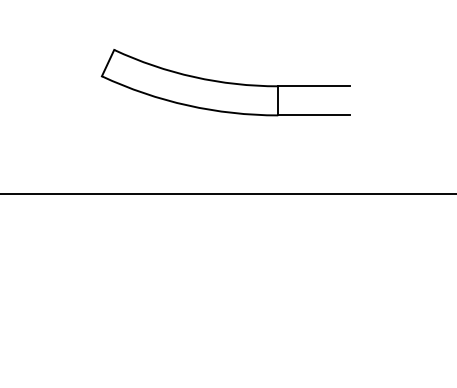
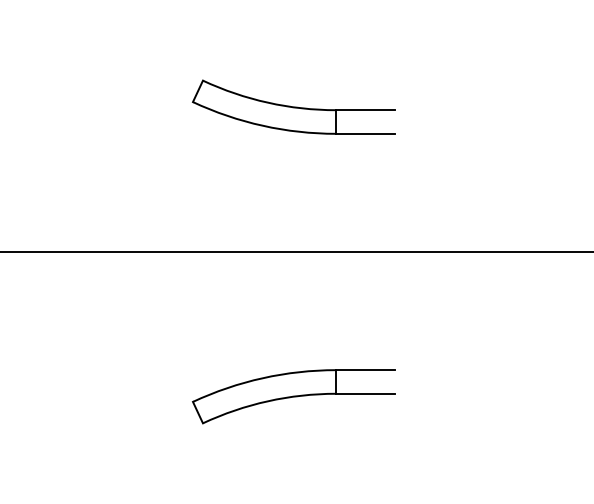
part: (225, 82) -> (293, 107), size x0.62
part: (225, 305) -> (293, 396), added

